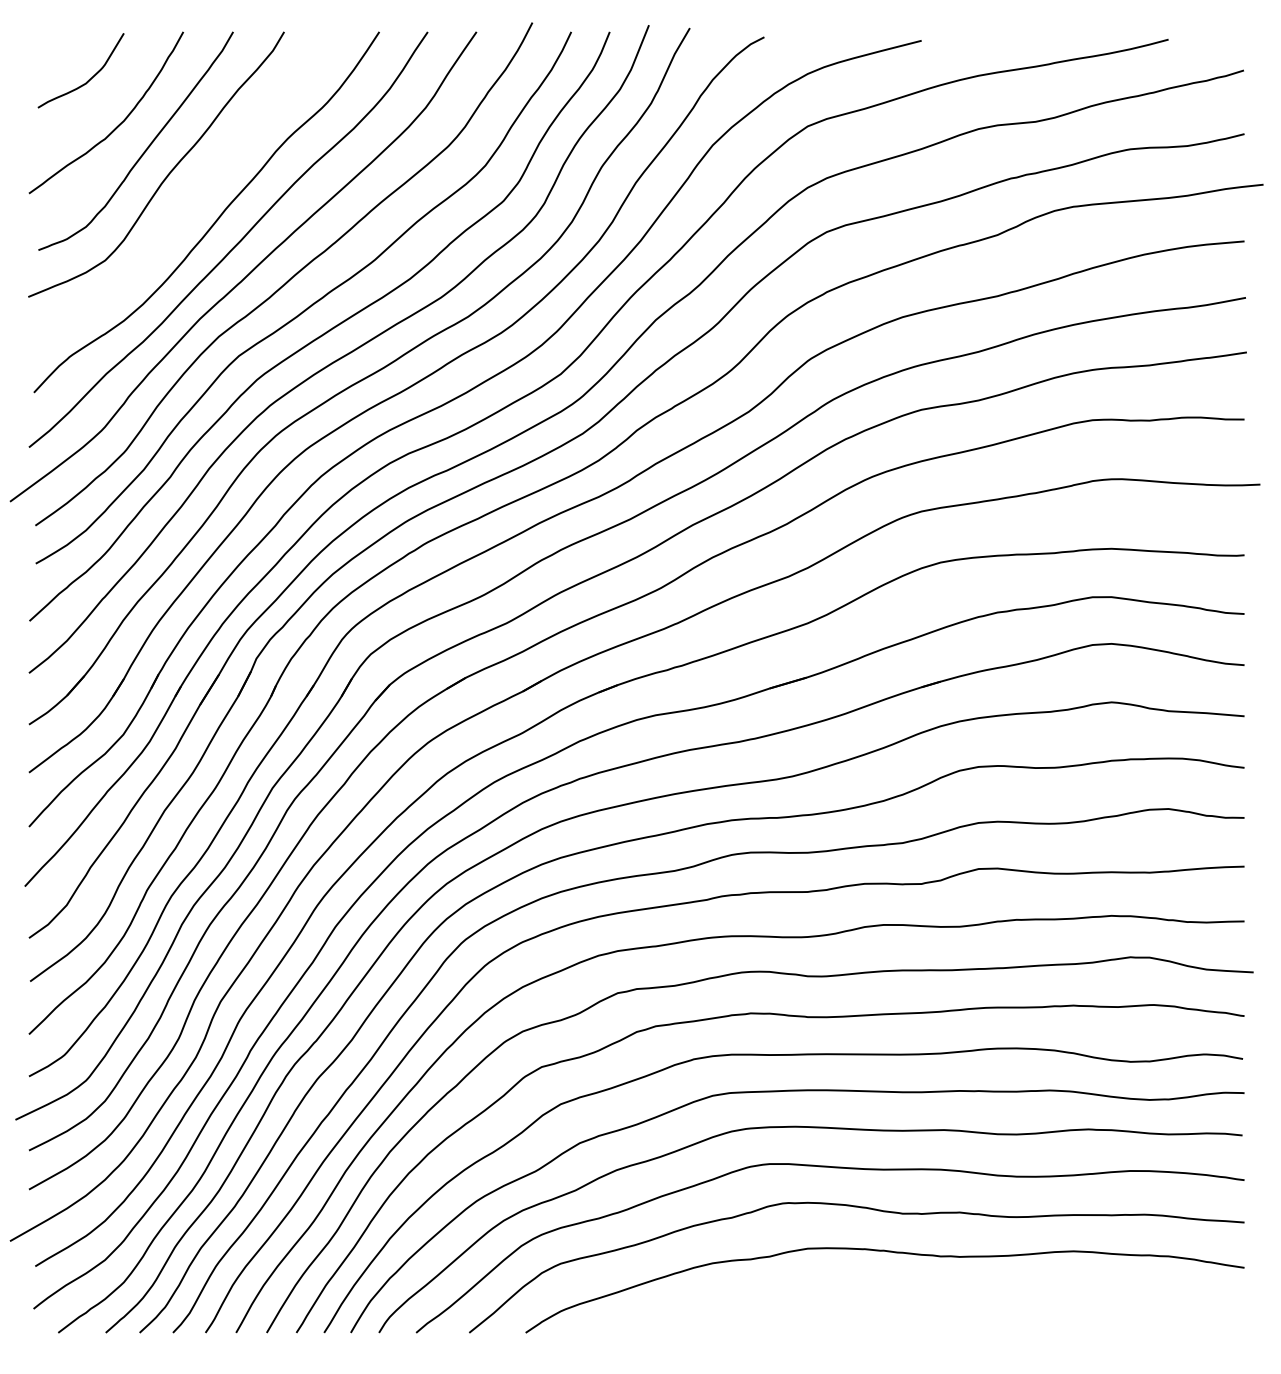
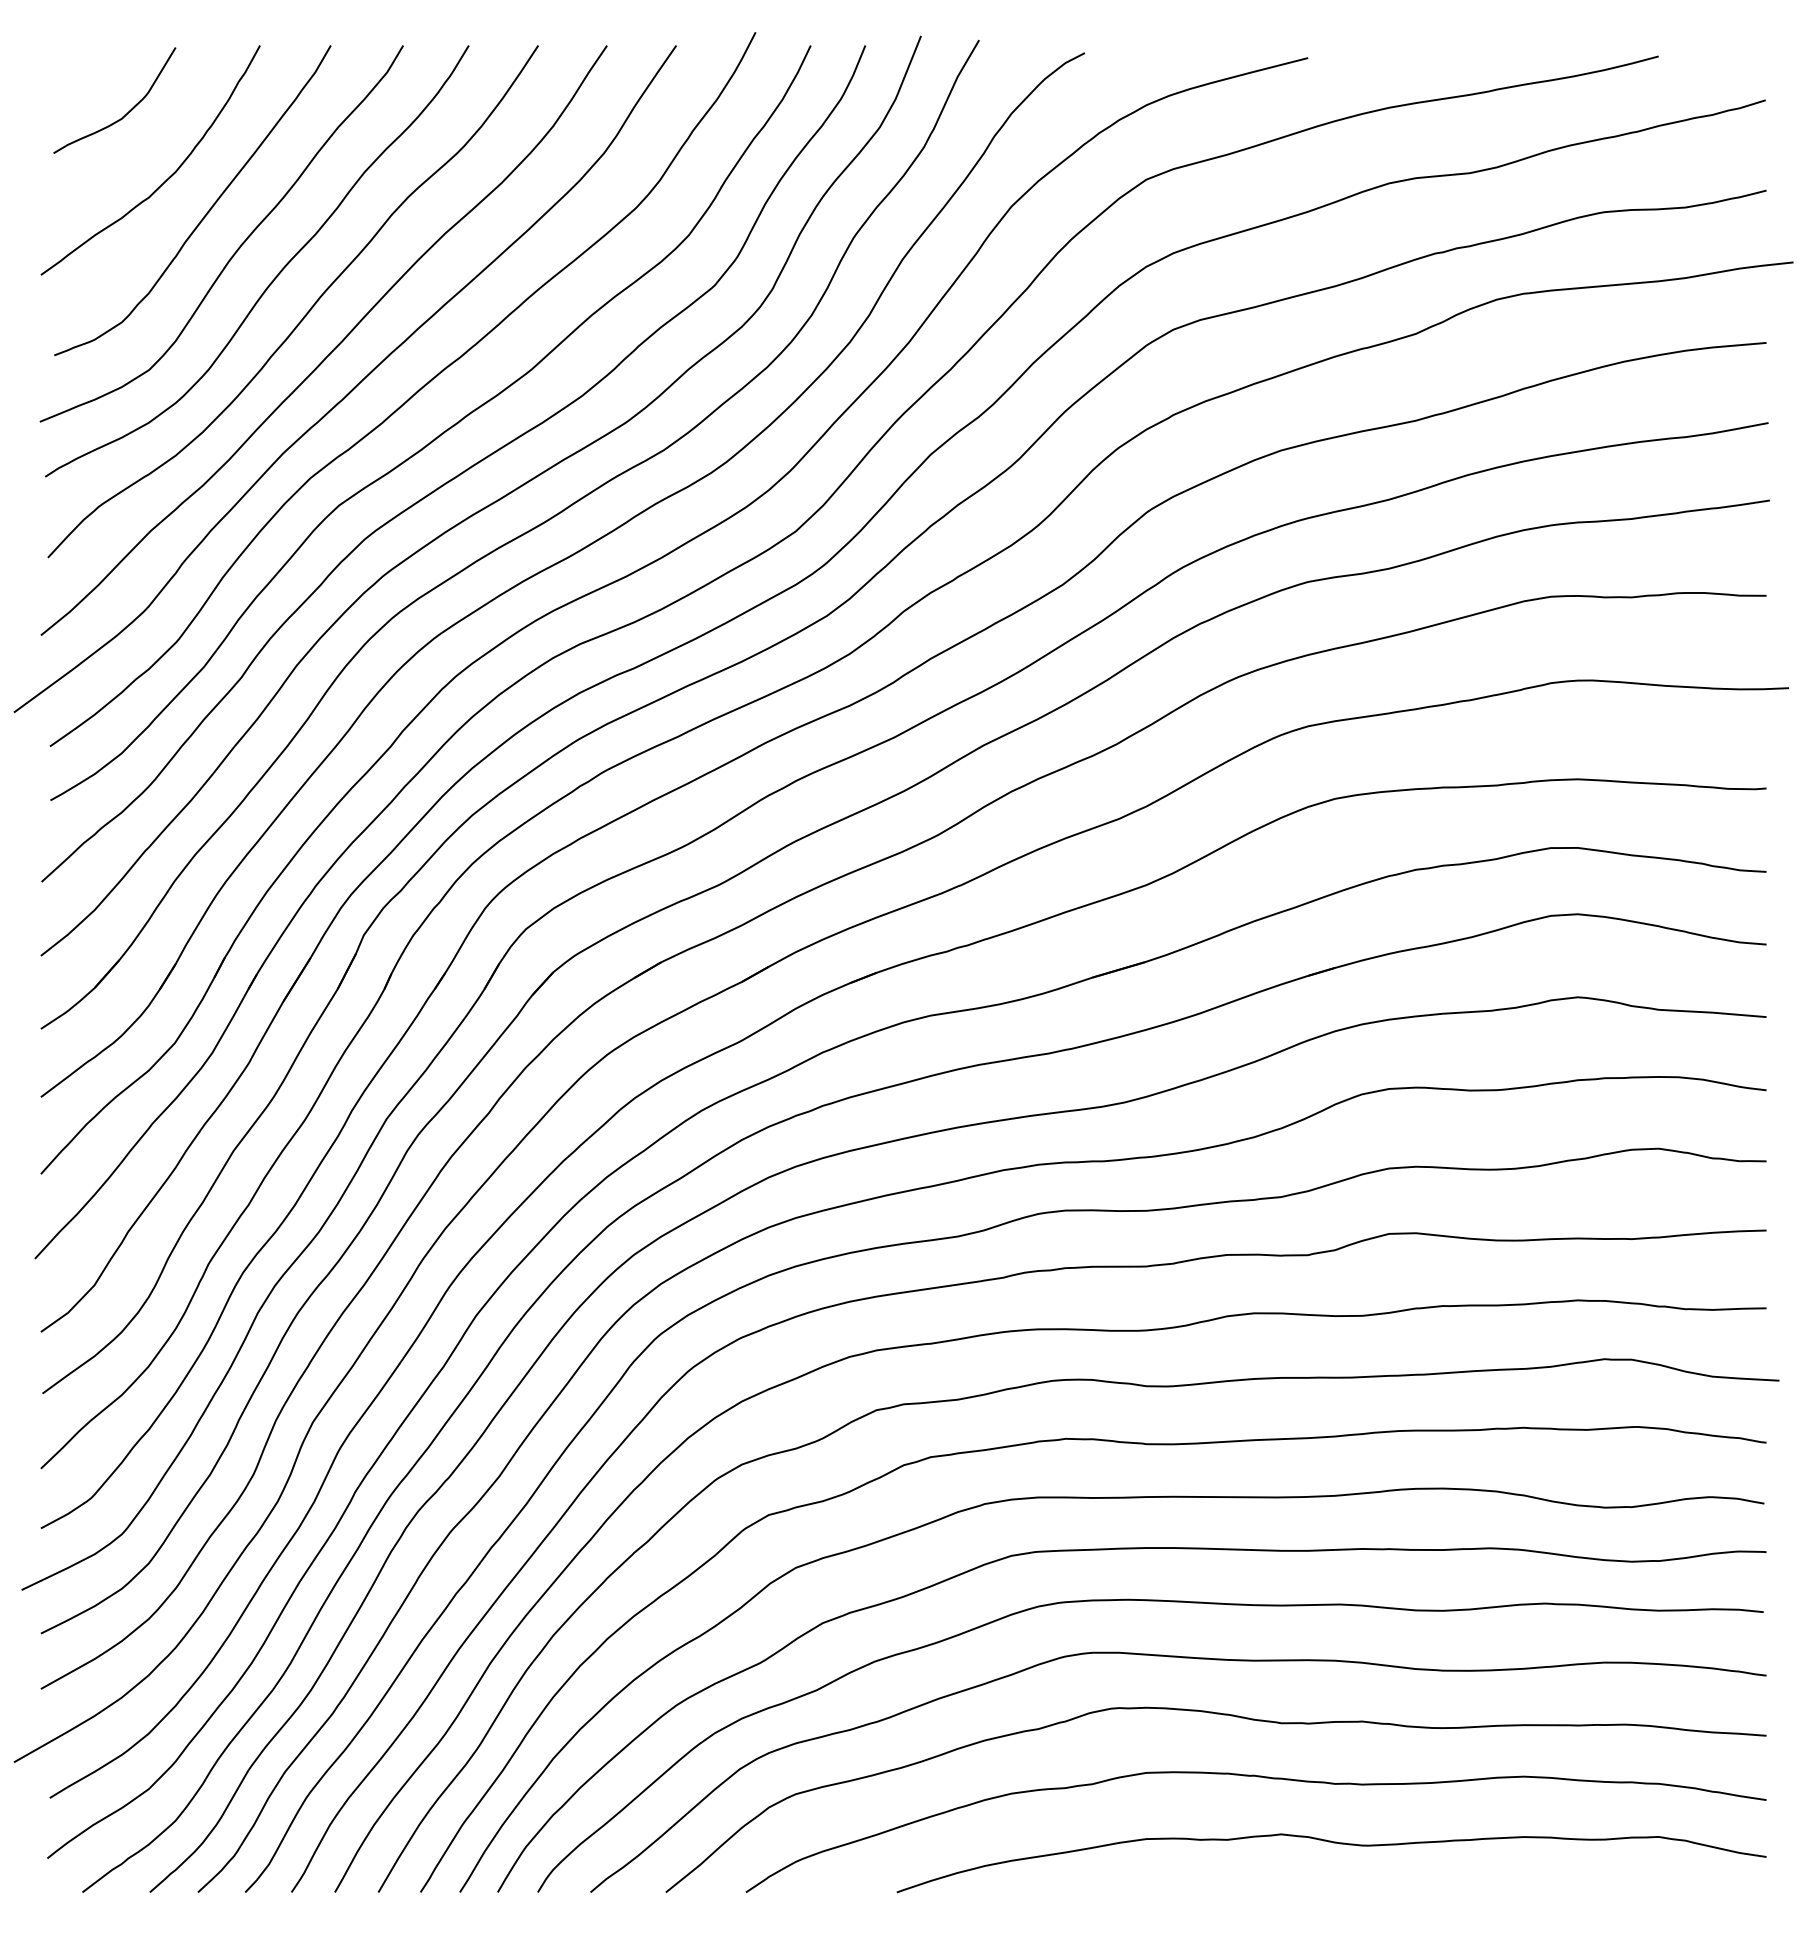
curve: (193, 195) -> (274, 277), added
curve: (939, 1298) -> (1333, 1843), added

